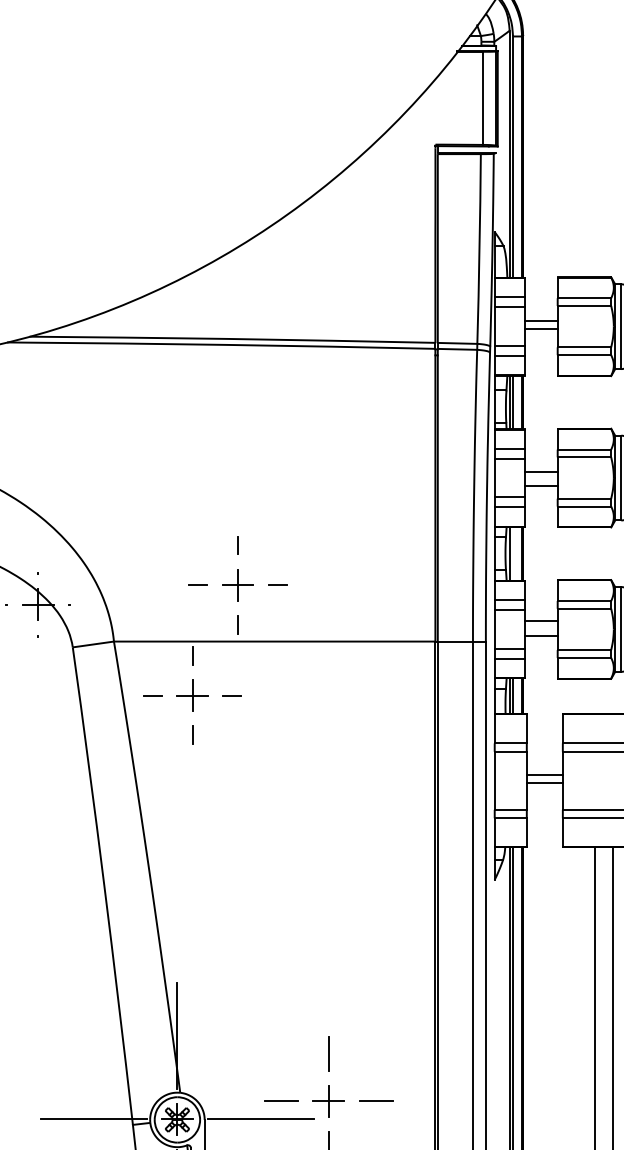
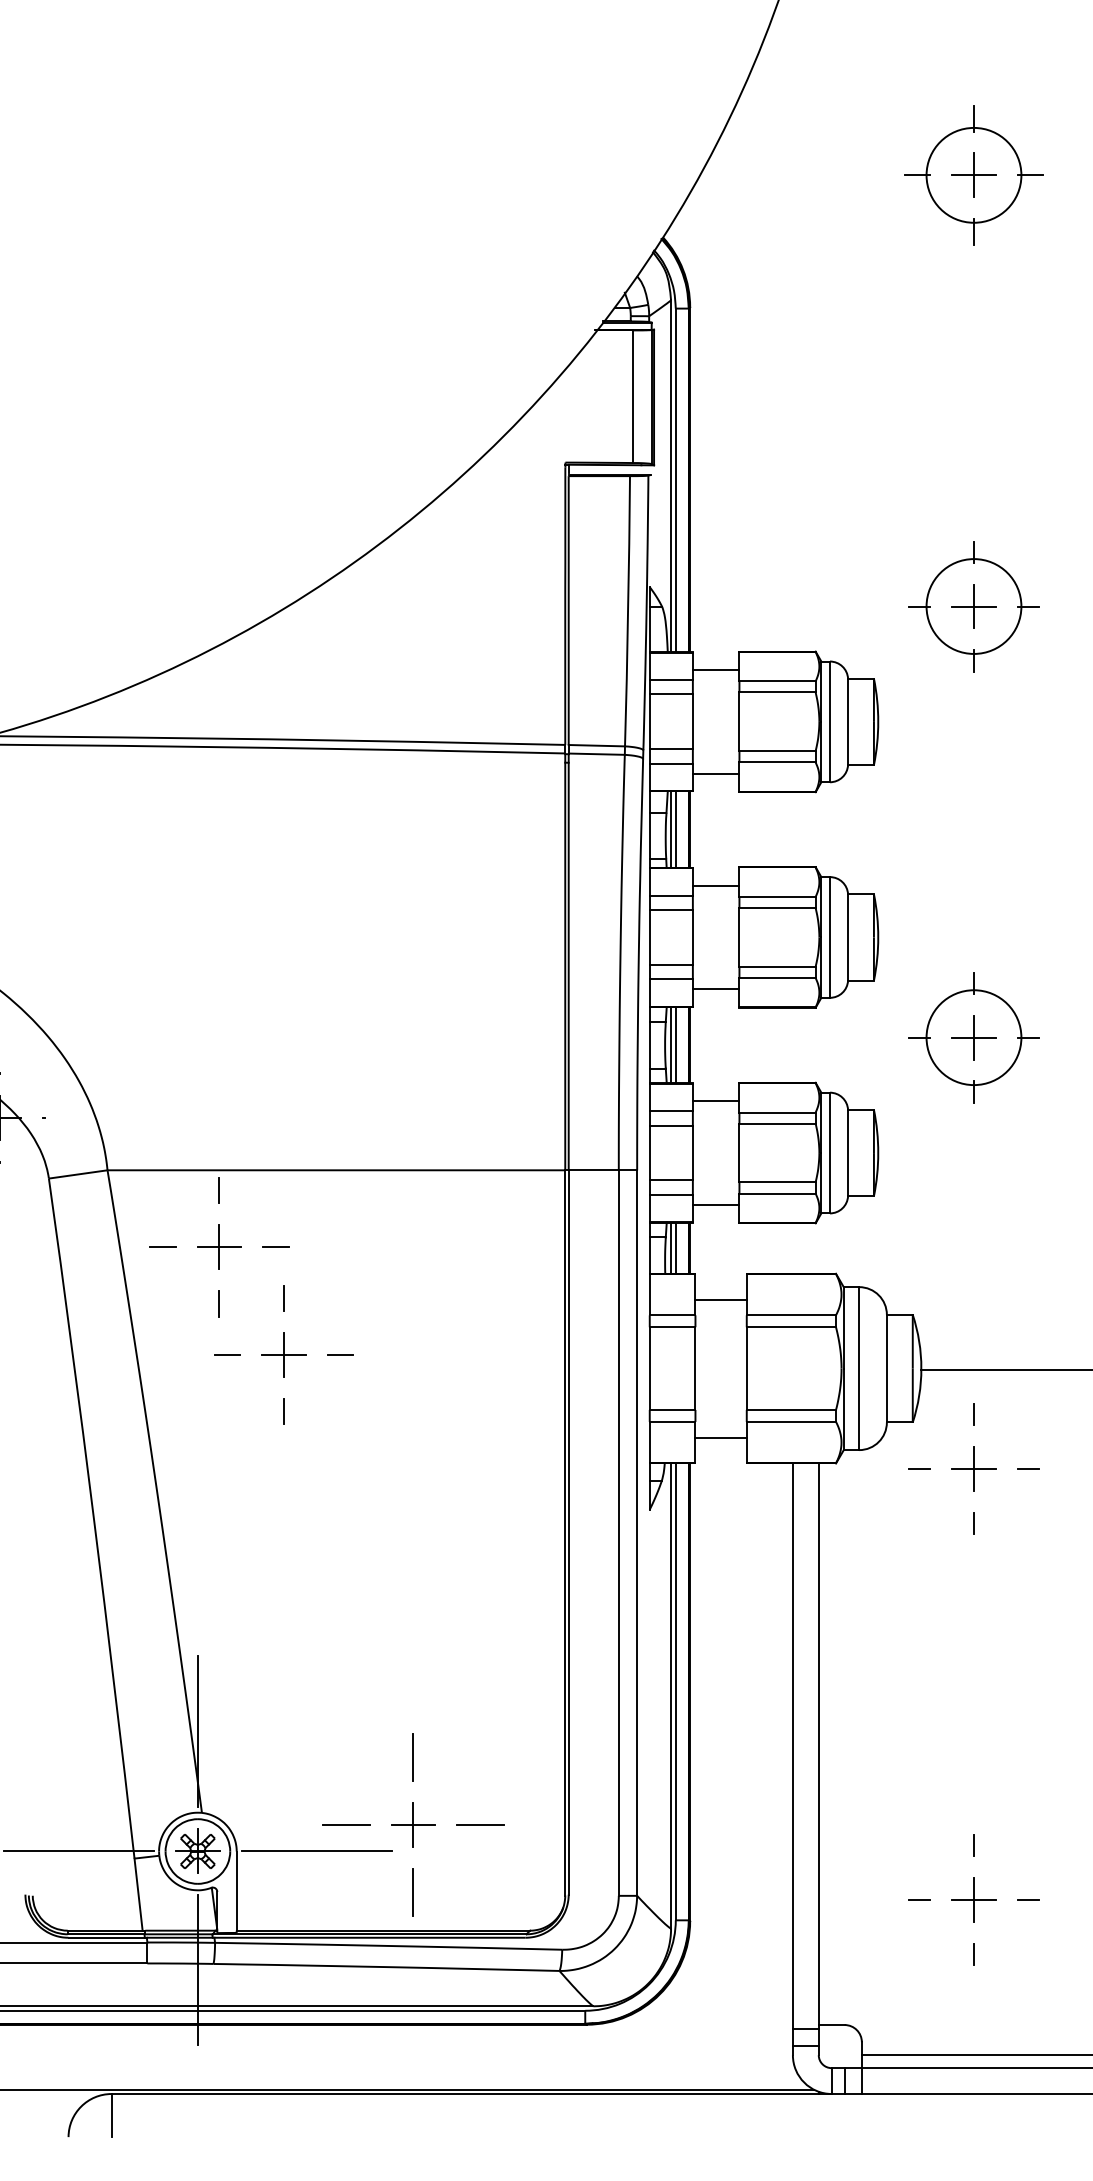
line: (540, 320) -> (715, 670), moved
line: (540, 328) -> (715, 773), moved
line: (540, 471) -> (715, 885), moved
line: (540, 485) -> (715, 989), moved
line: (512, 553) -> (675, 1045), added
part: (237, 584) -> (283, 1354), moved
line: (540, 621) -> (715, 1101), moved
line: (540, 636) -> (715, 1204), moved
line: (544, 775) -> (720, 1299), moved
line: (544, 782) -> (720, 1437), moved

